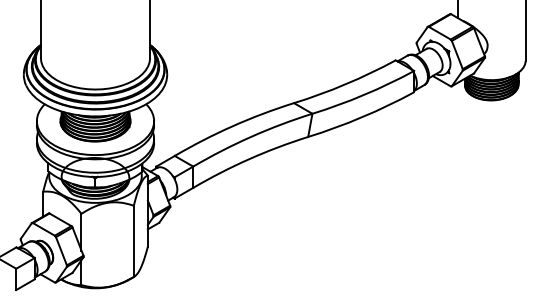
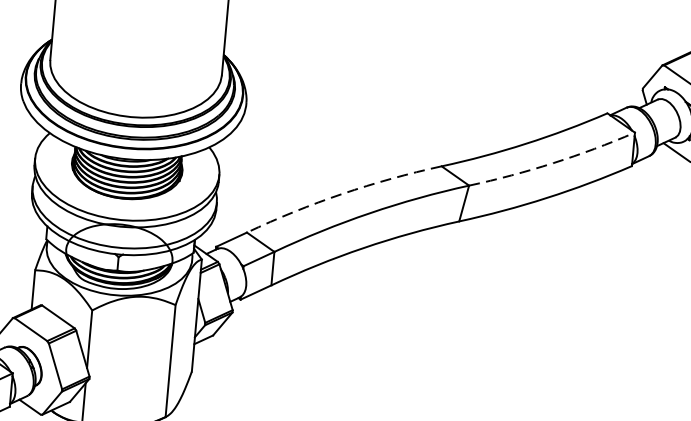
arc: (364, 94) -> (553, 162), solid -> dashed
arc: (232, 126) -> (341, 194), solid -> dashed

